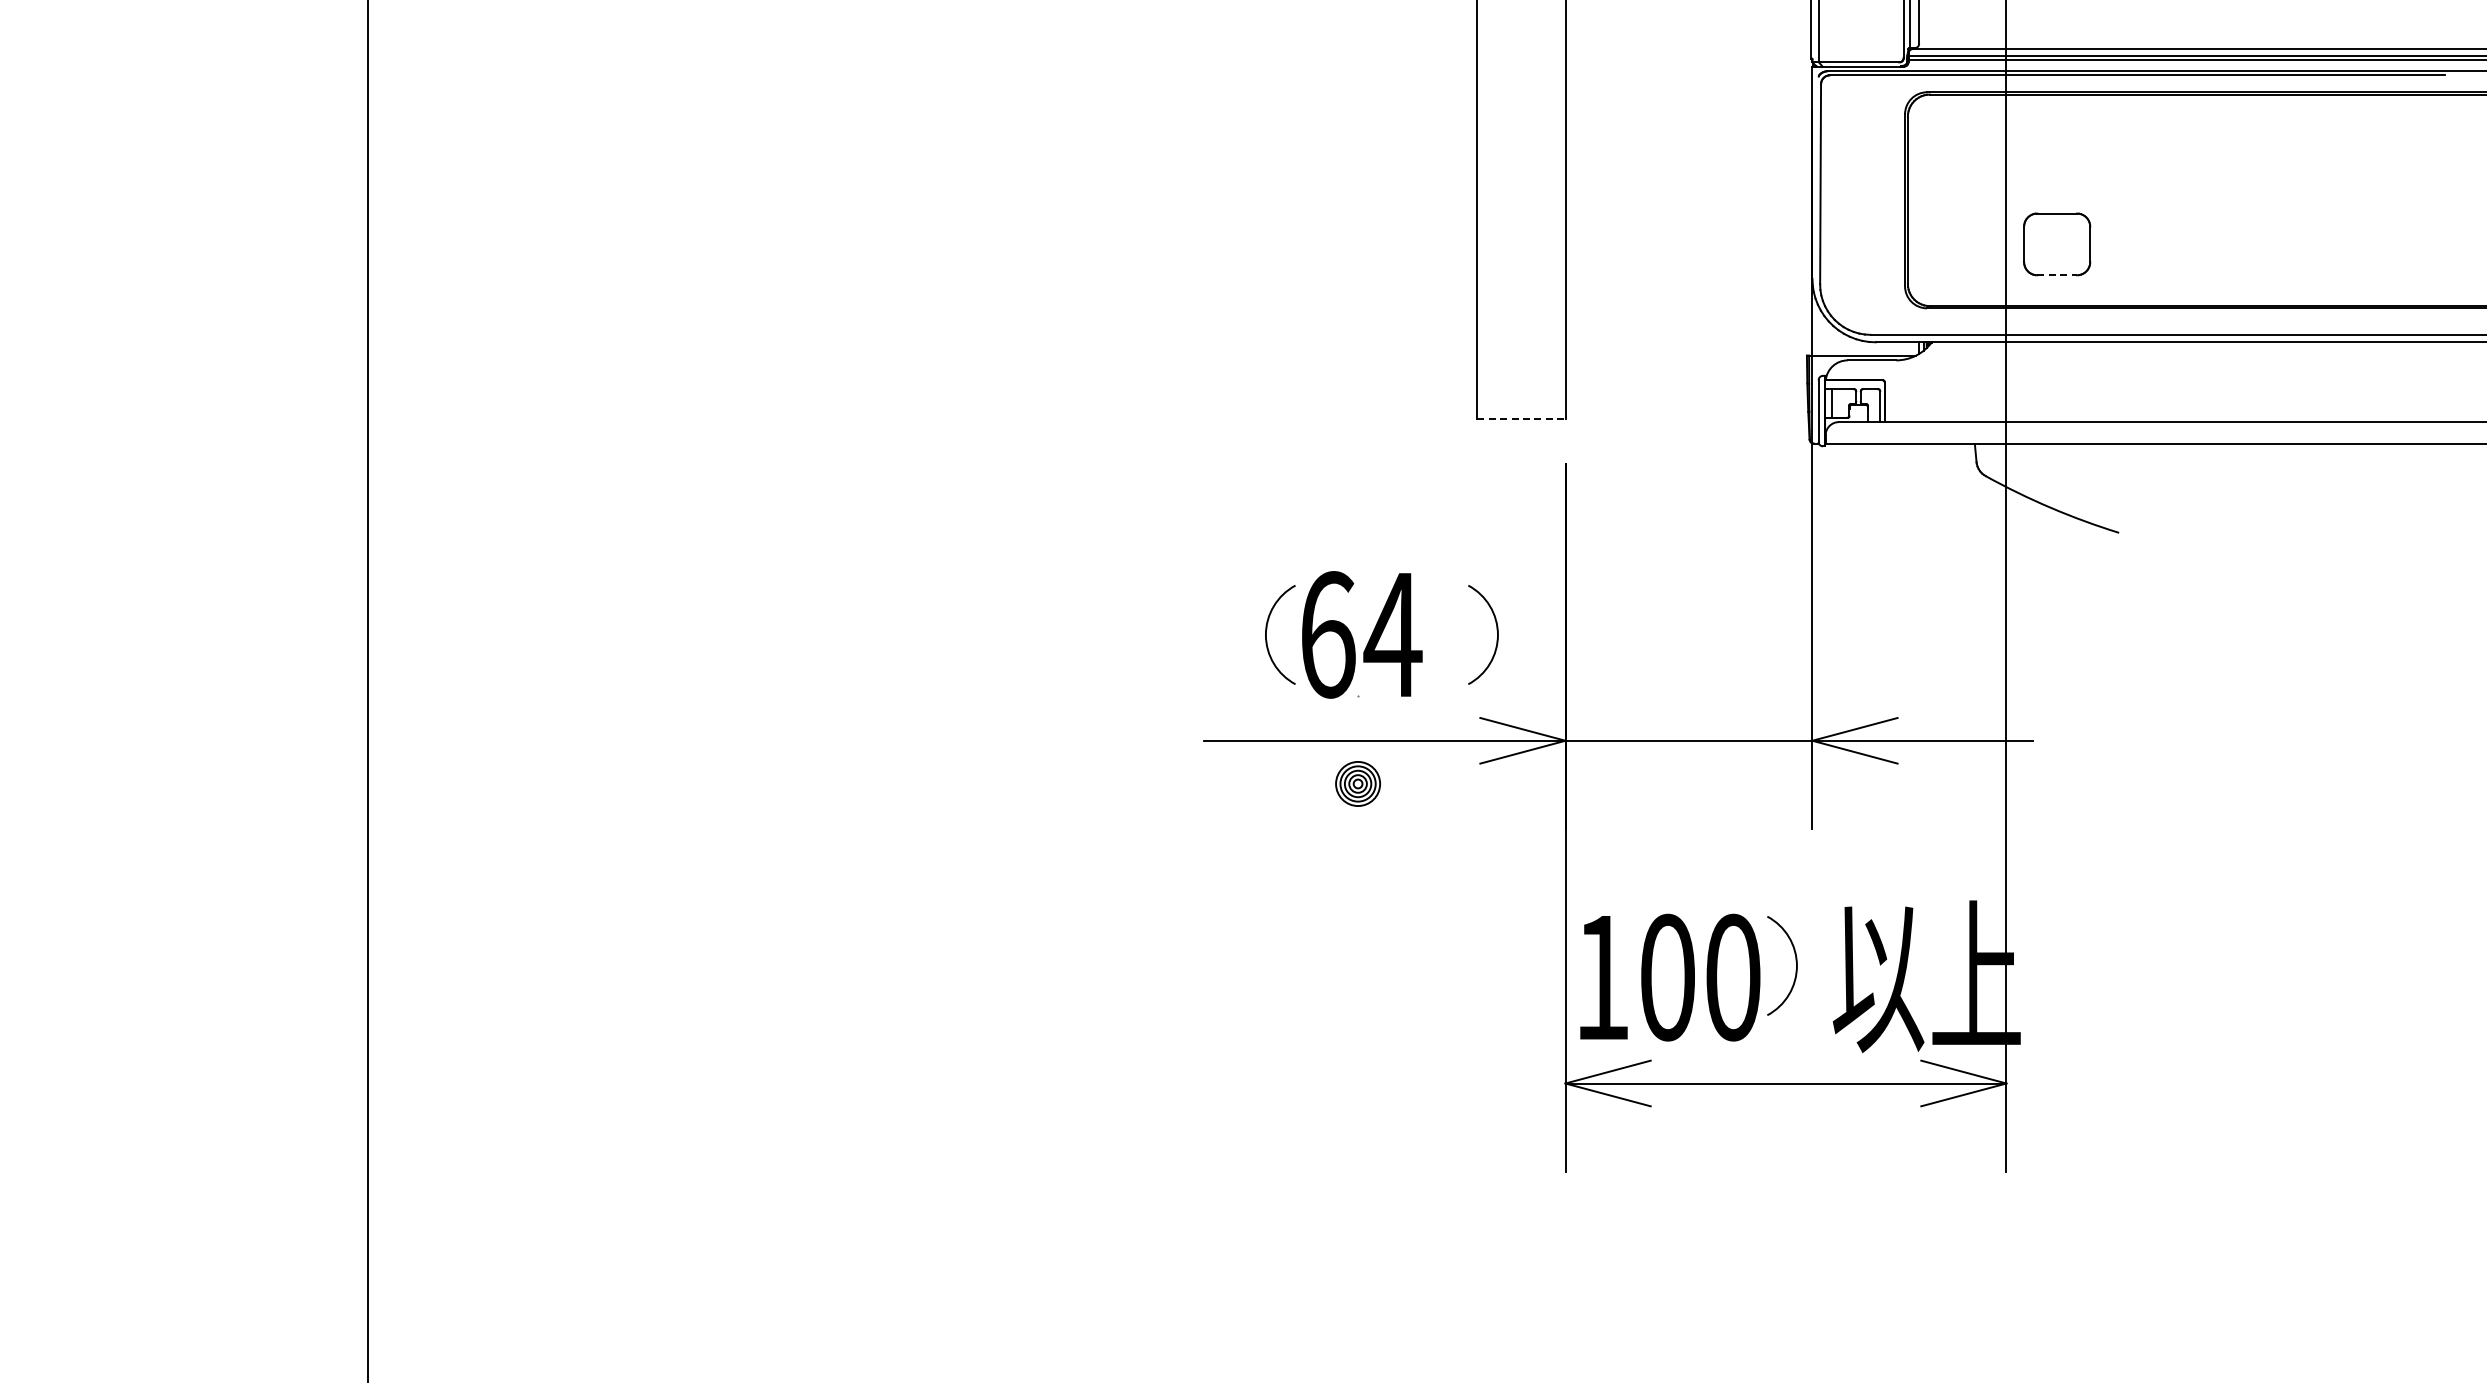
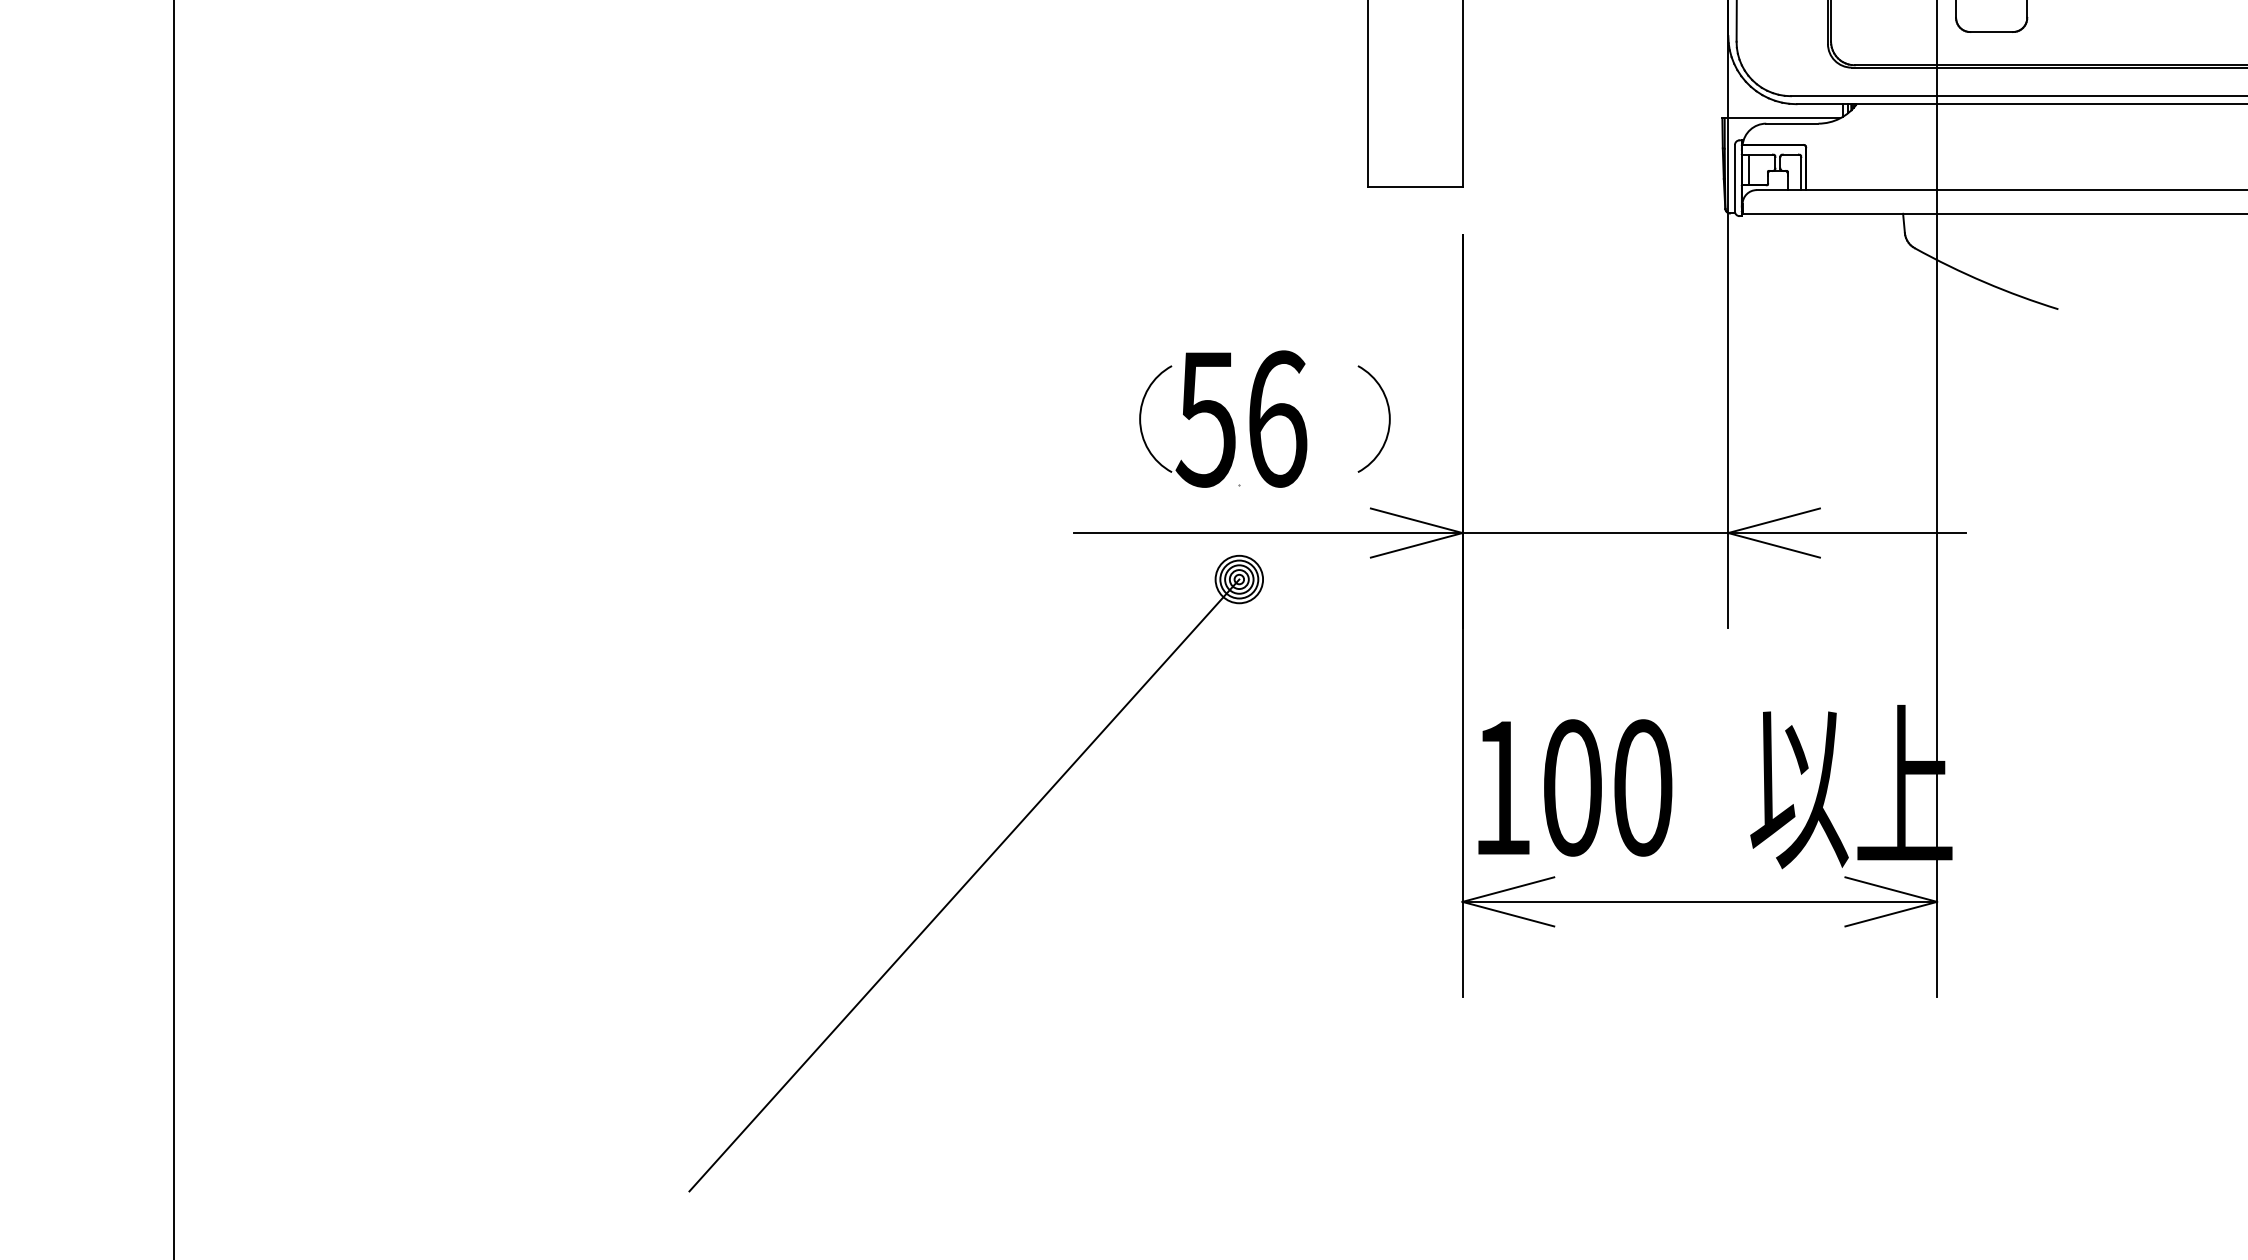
line: (2057, 275) -> (1992, 32), dashed -> solid
line: (1521, 419) -> (1415, 187), dashed -> solid
text: (1360, 634) -> (1241, 418), 64 -> 56
arc: (1795, 961) -> (1710, 770), removed
line: (1102, 1067) -> (964, 884), added

